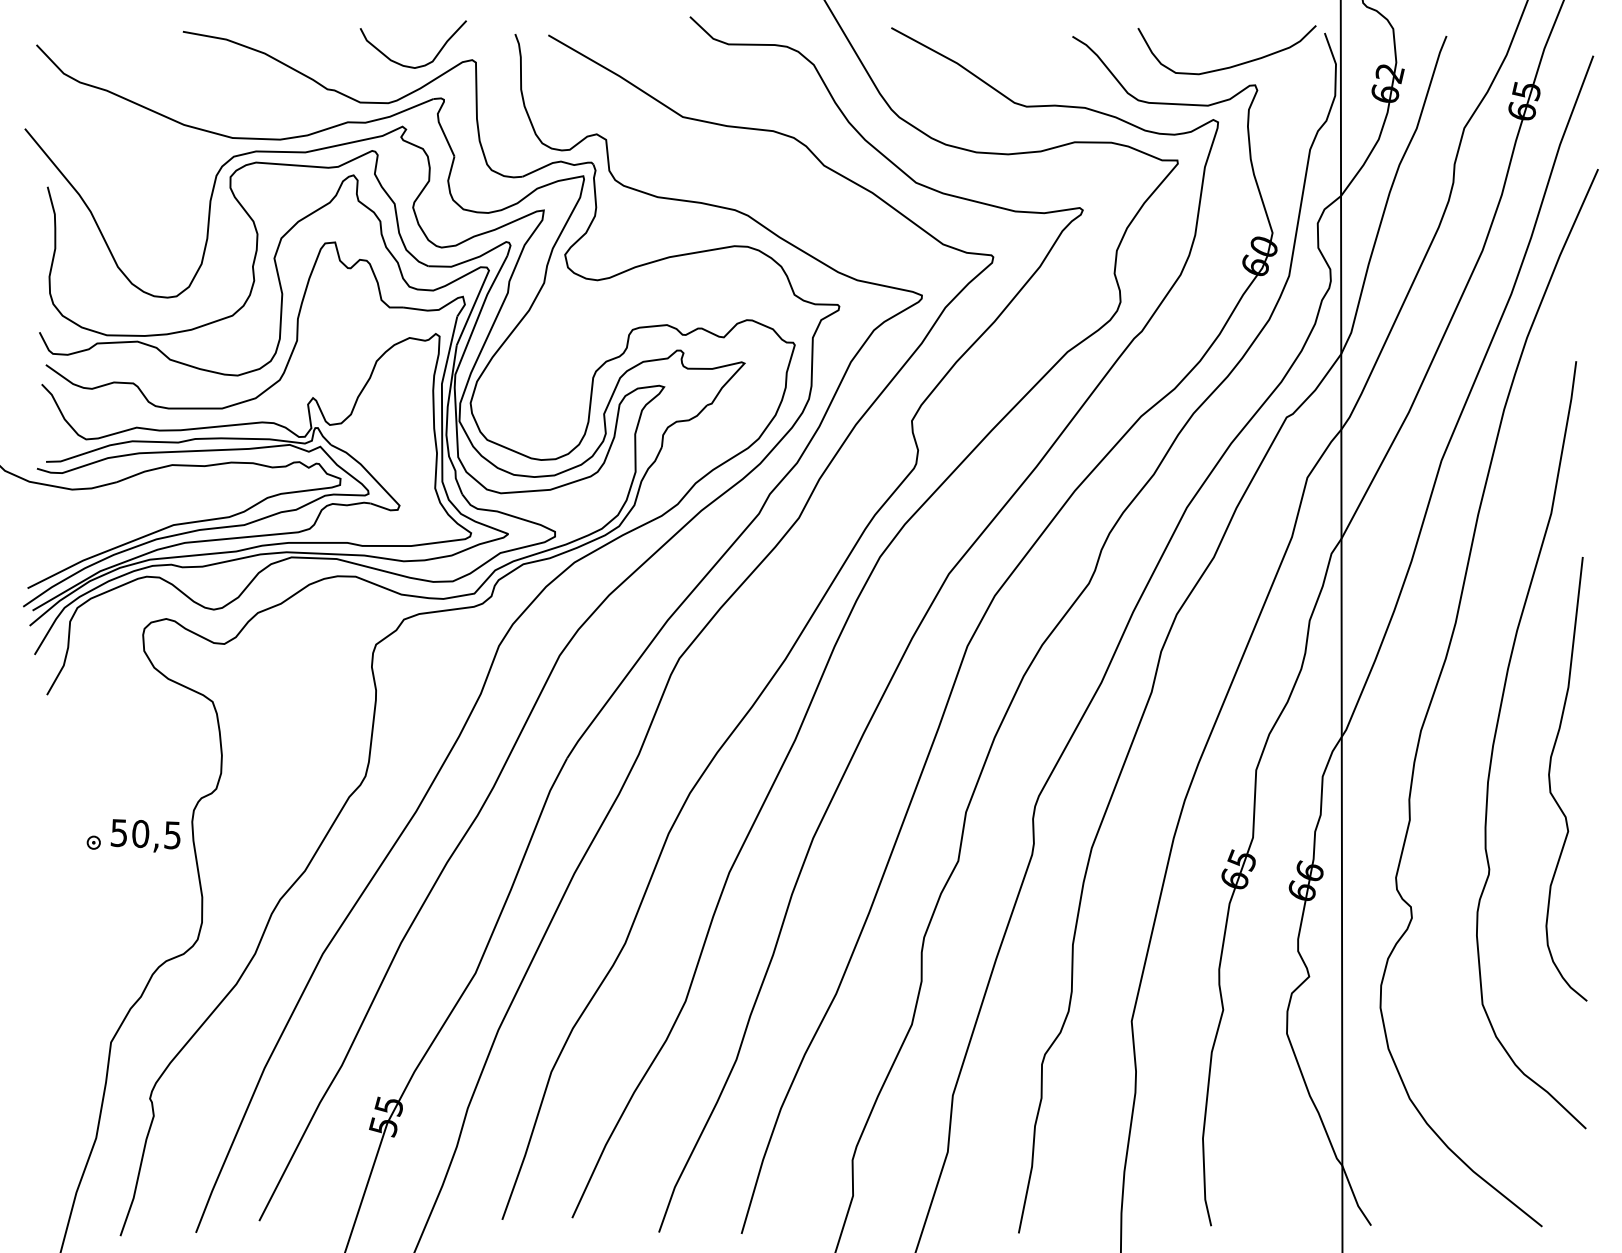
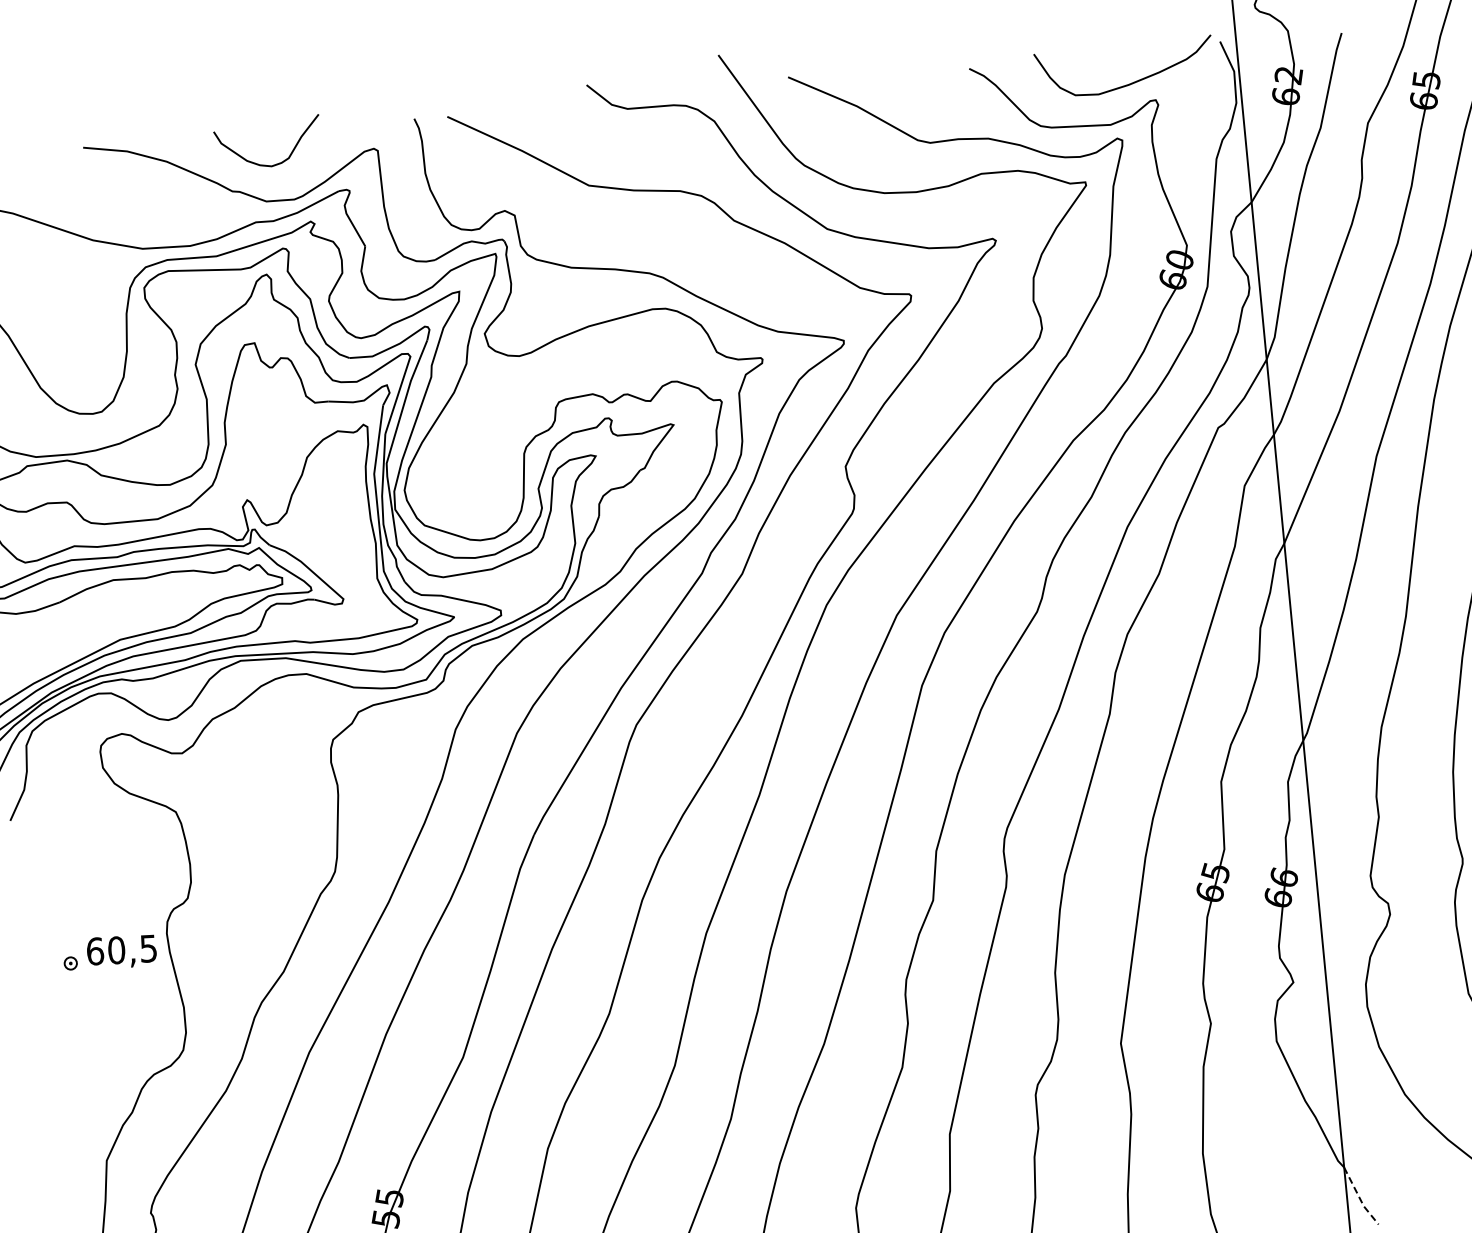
curve: (407, 65) -> (264, 164), moved
text: (118, 833) -> (94, 951), 50,5 -> 60,5
line: (1355, 1197) -> (1360, 1197), solid -> dashed

